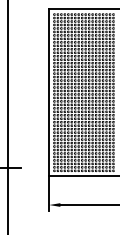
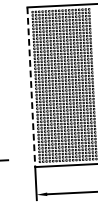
line: (49, 93) -> (31, 87), solid -> dashed

